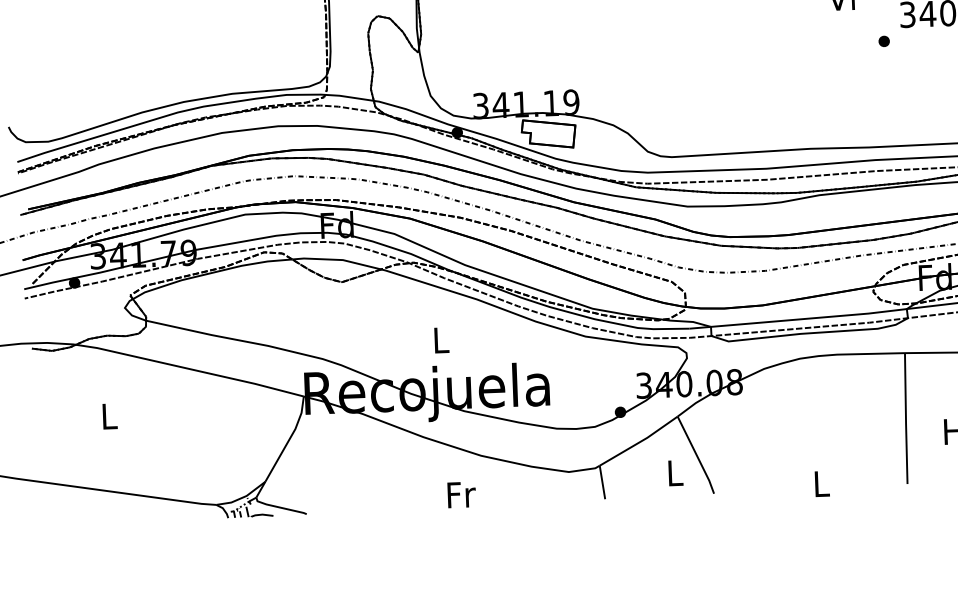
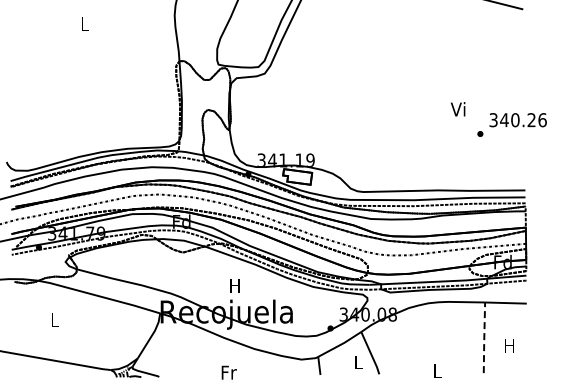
text: (439, 339) -> (234, 285), L -> H
line: (906, 418) -> (484, 337), solid -> dashed
text: (460, 494) -> (228, 372), moved

